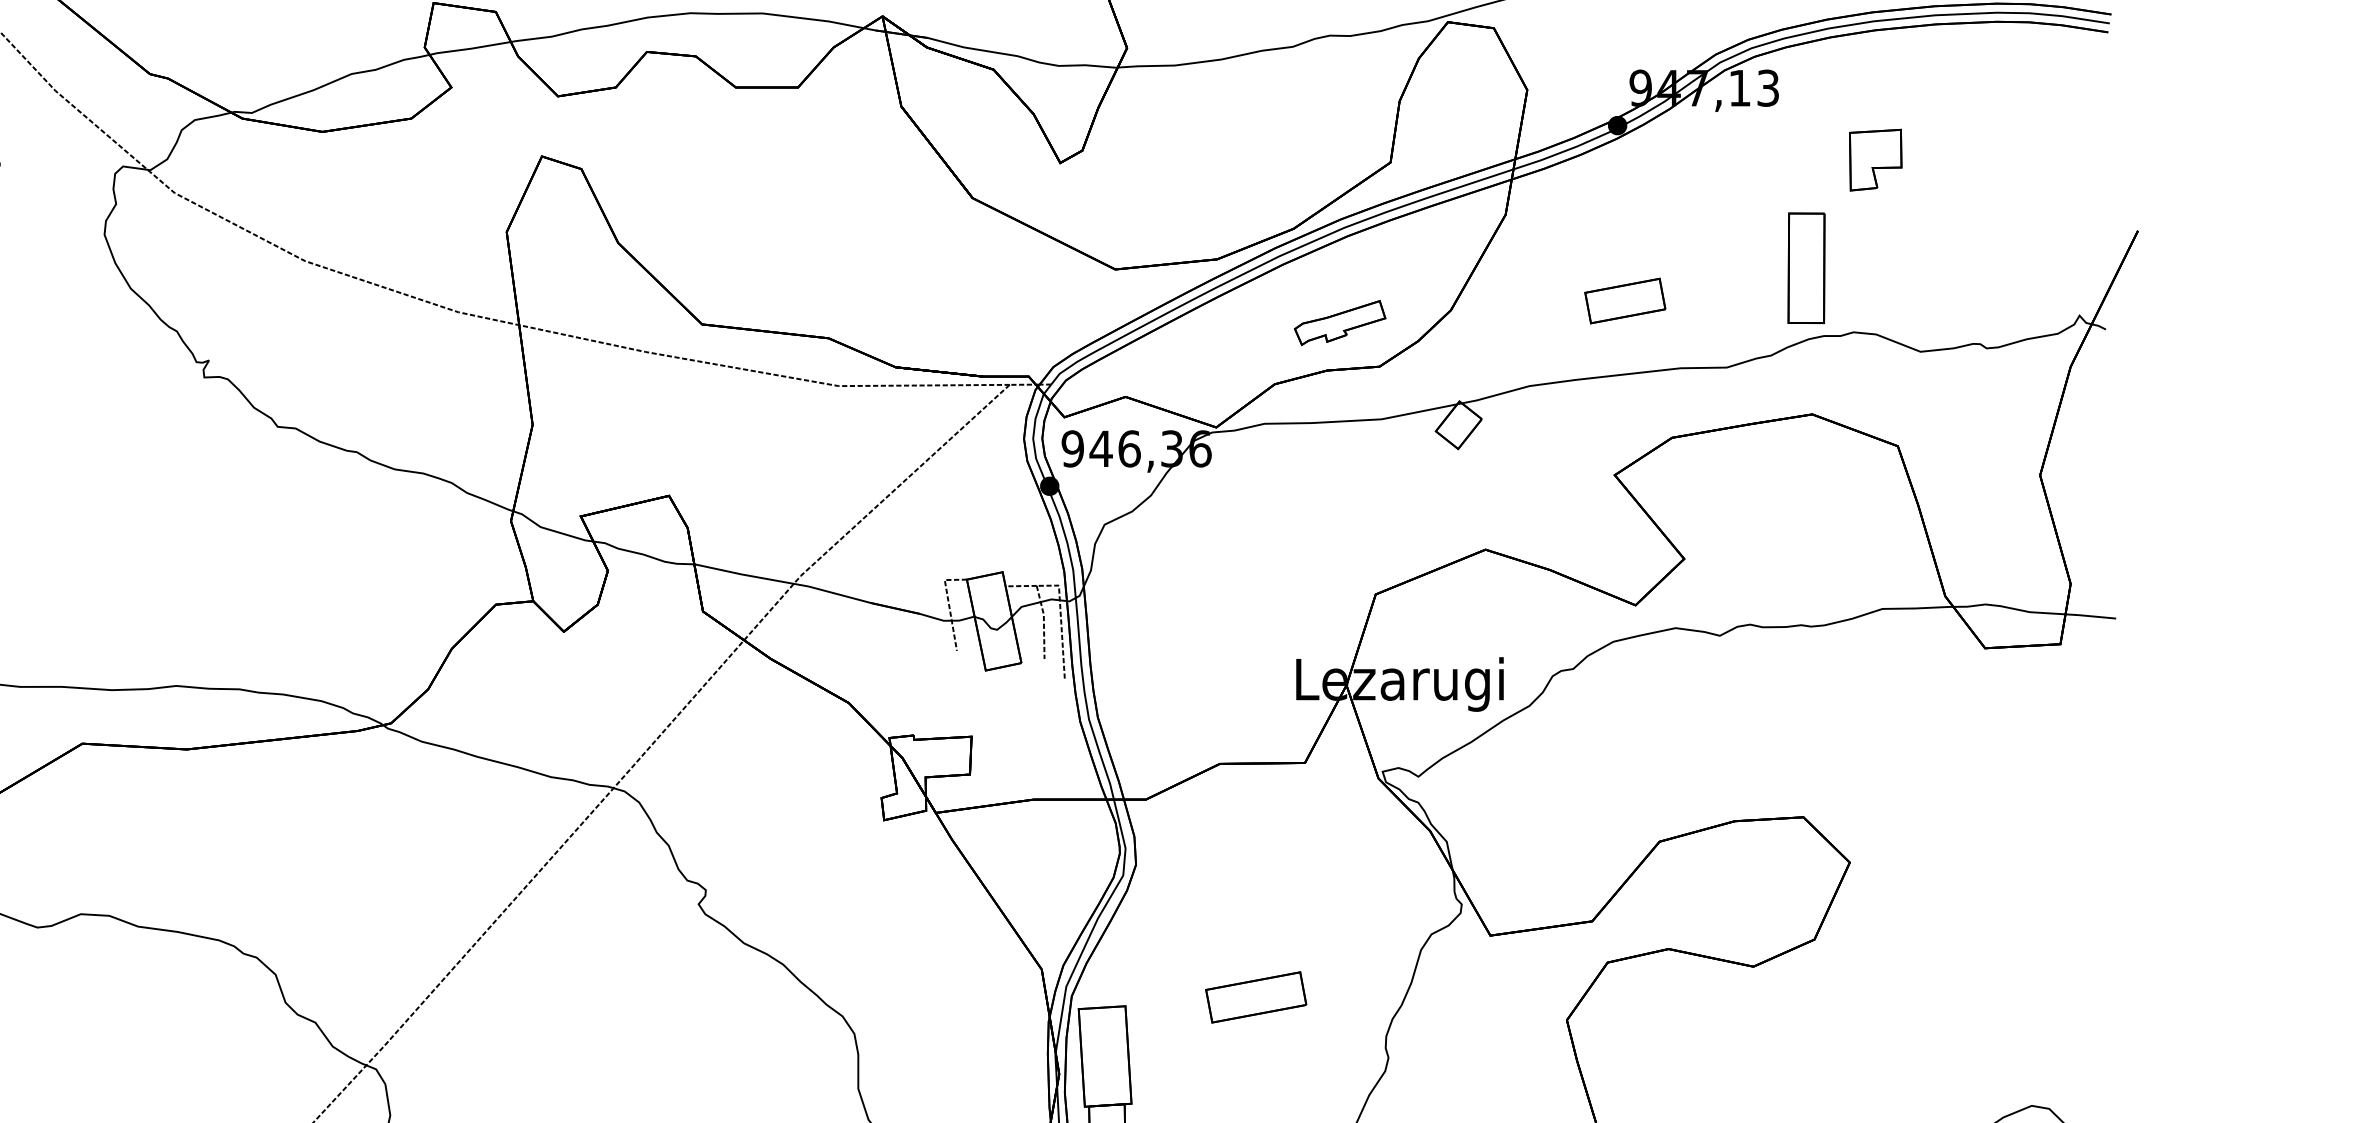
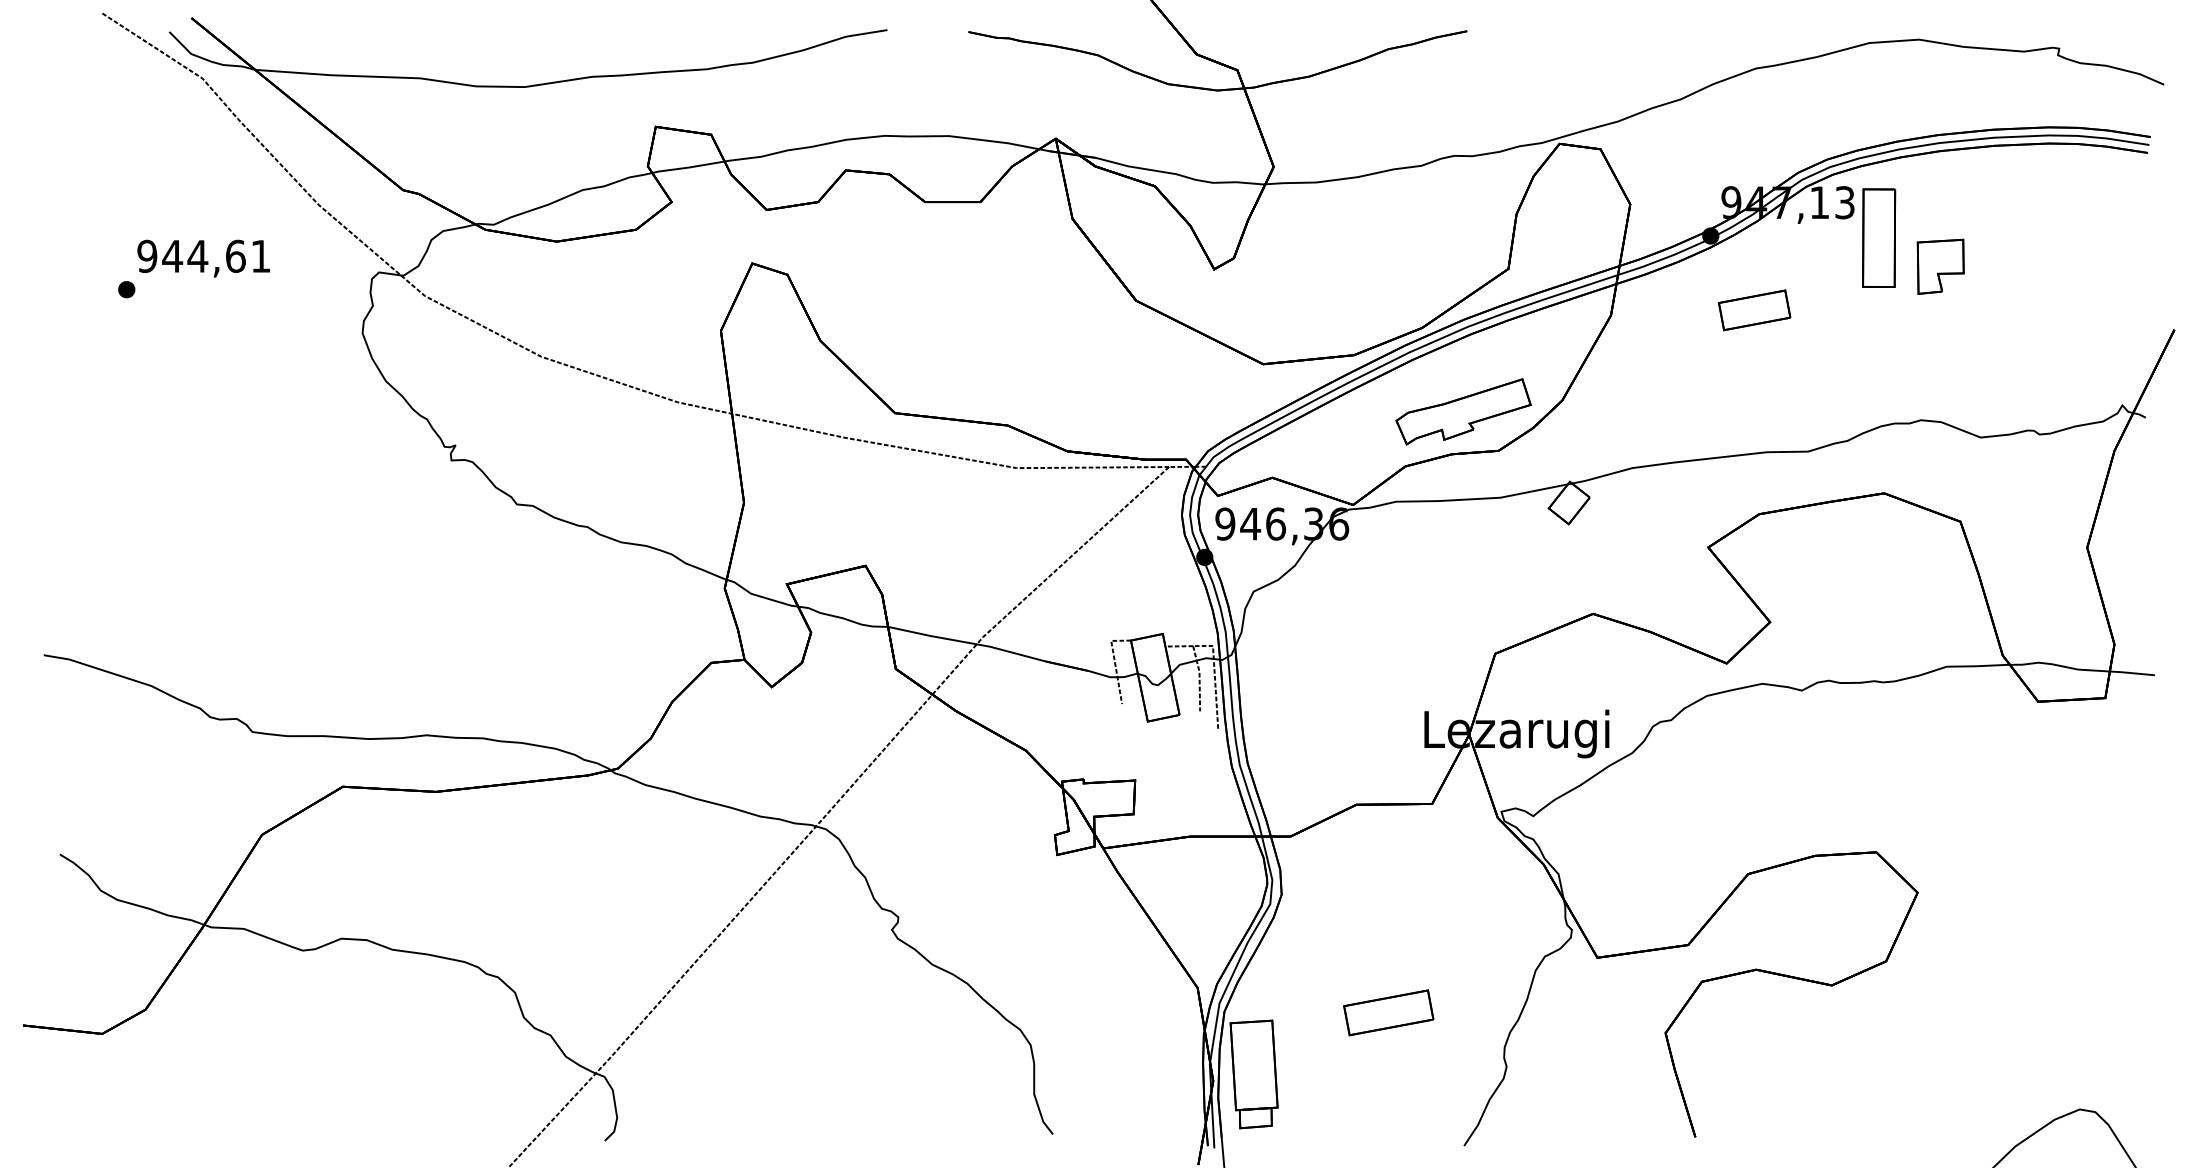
part: (1806, 267) -> (1879, 237), moved
part: (1625, 301) -> (1754, 310), moved
part: (1340, 322) -> (1463, 411), size x1.67

